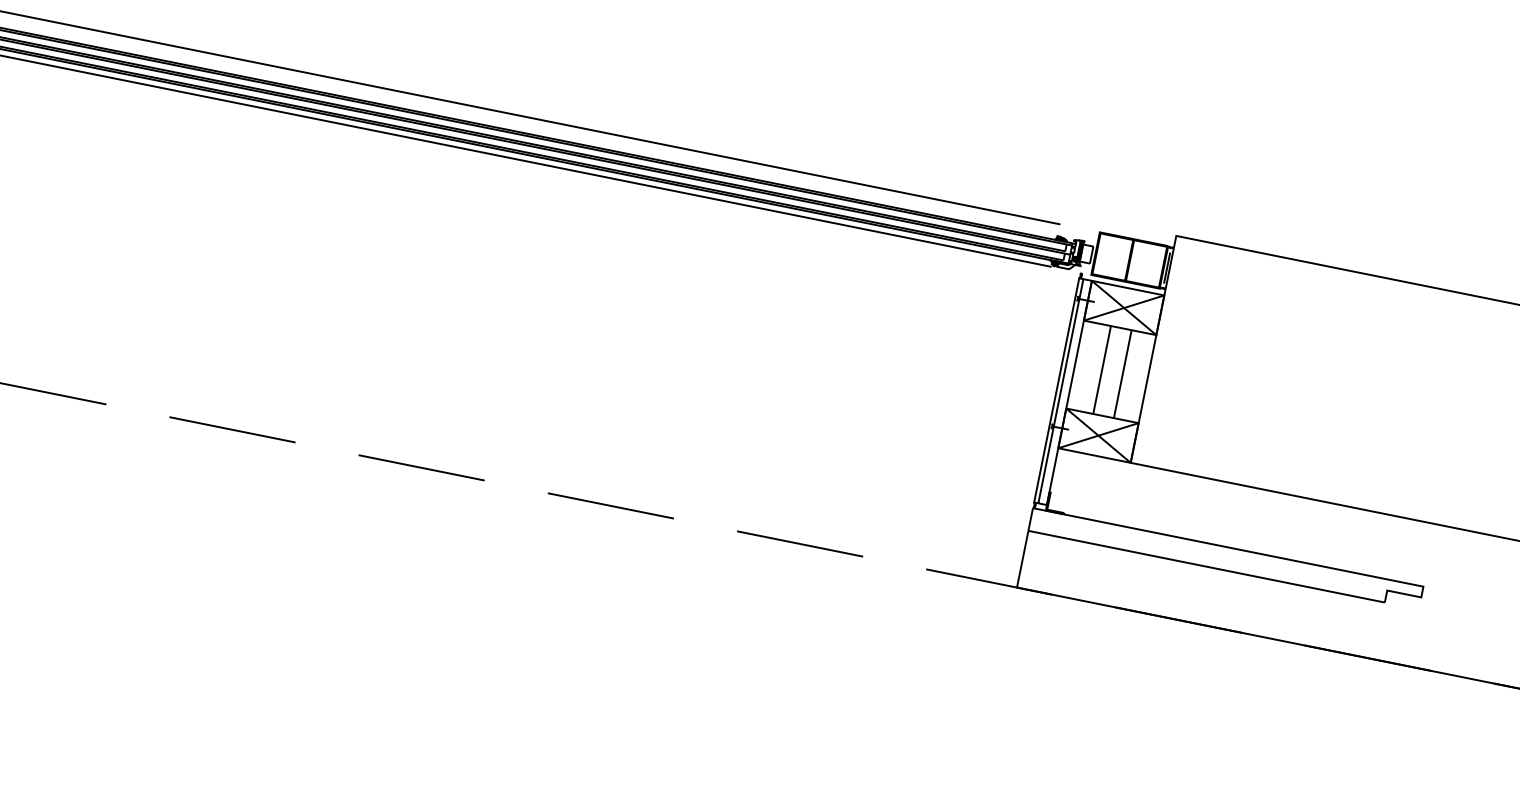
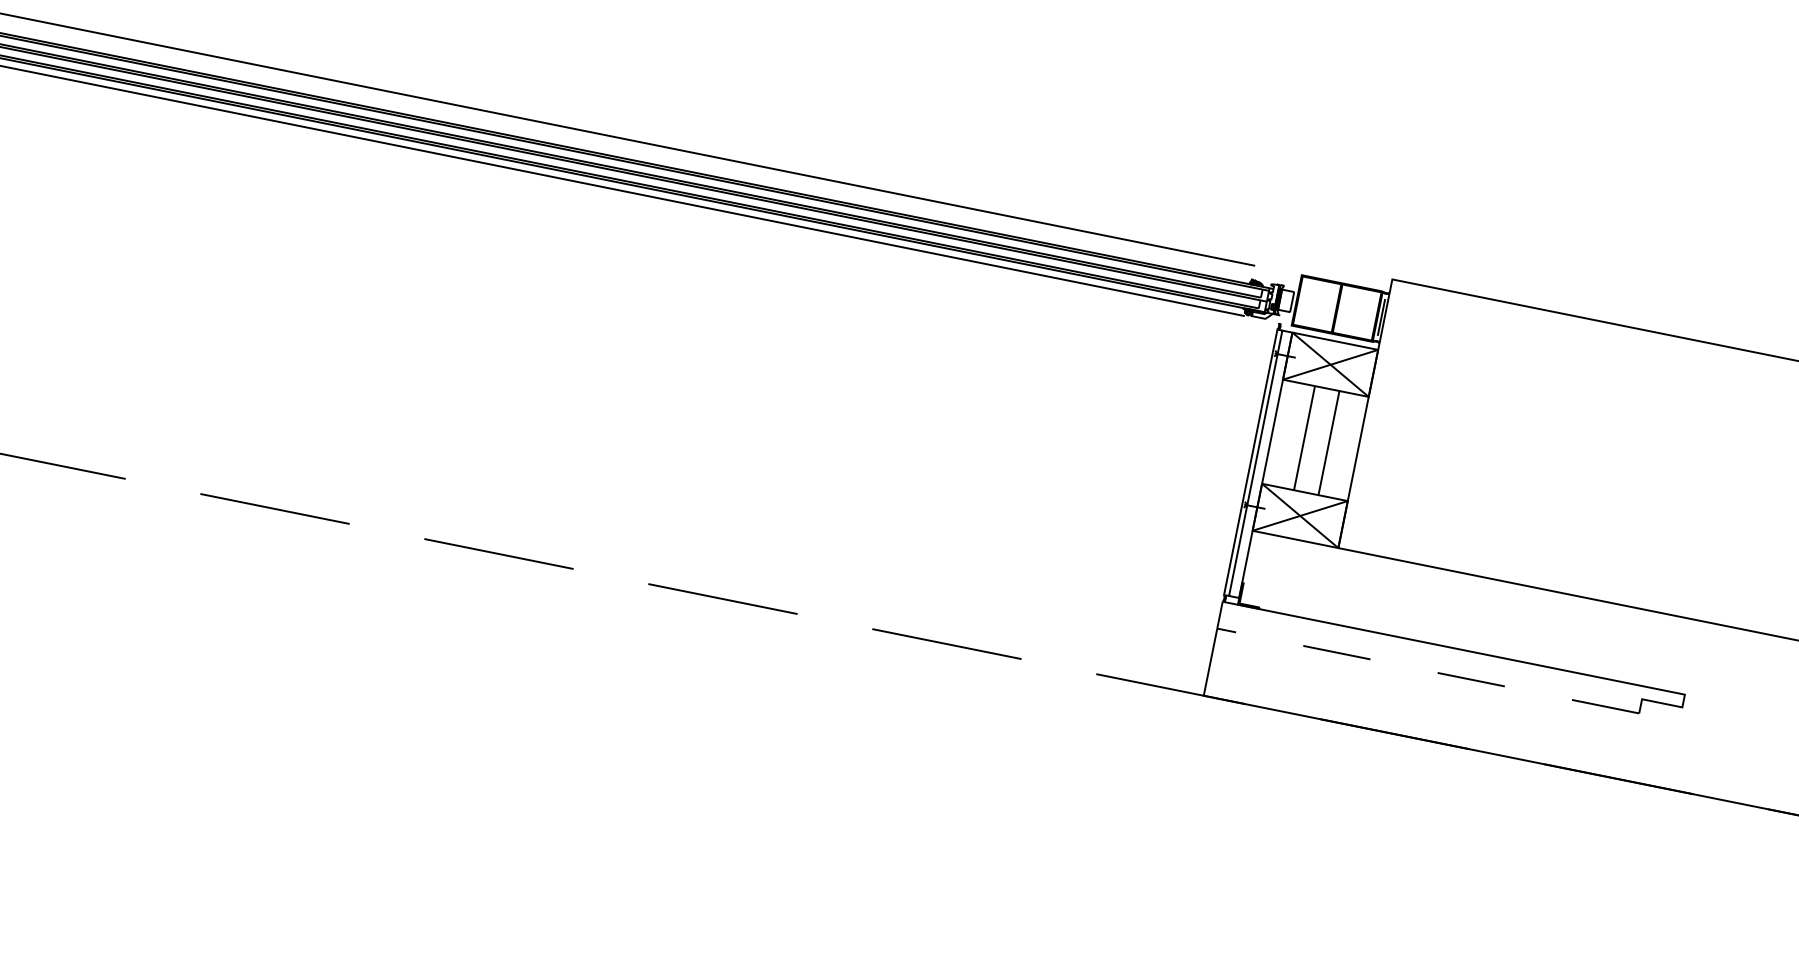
line: (1206, 566) -> (1427, 670), solid -> dashed

